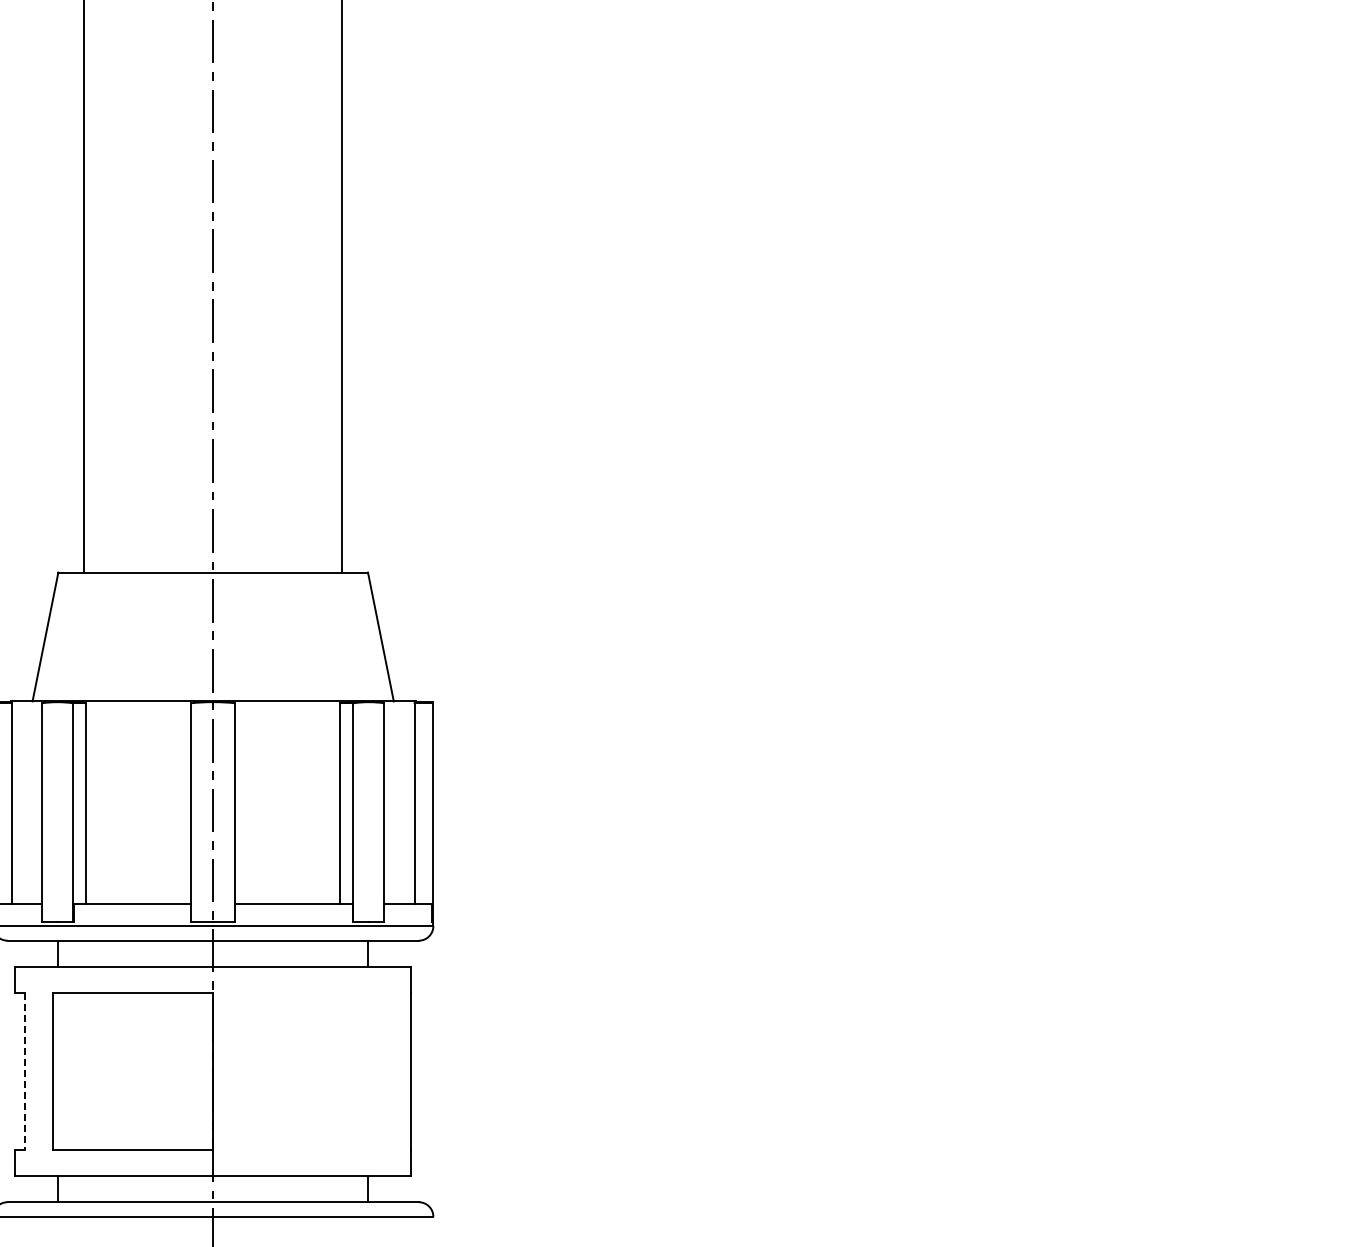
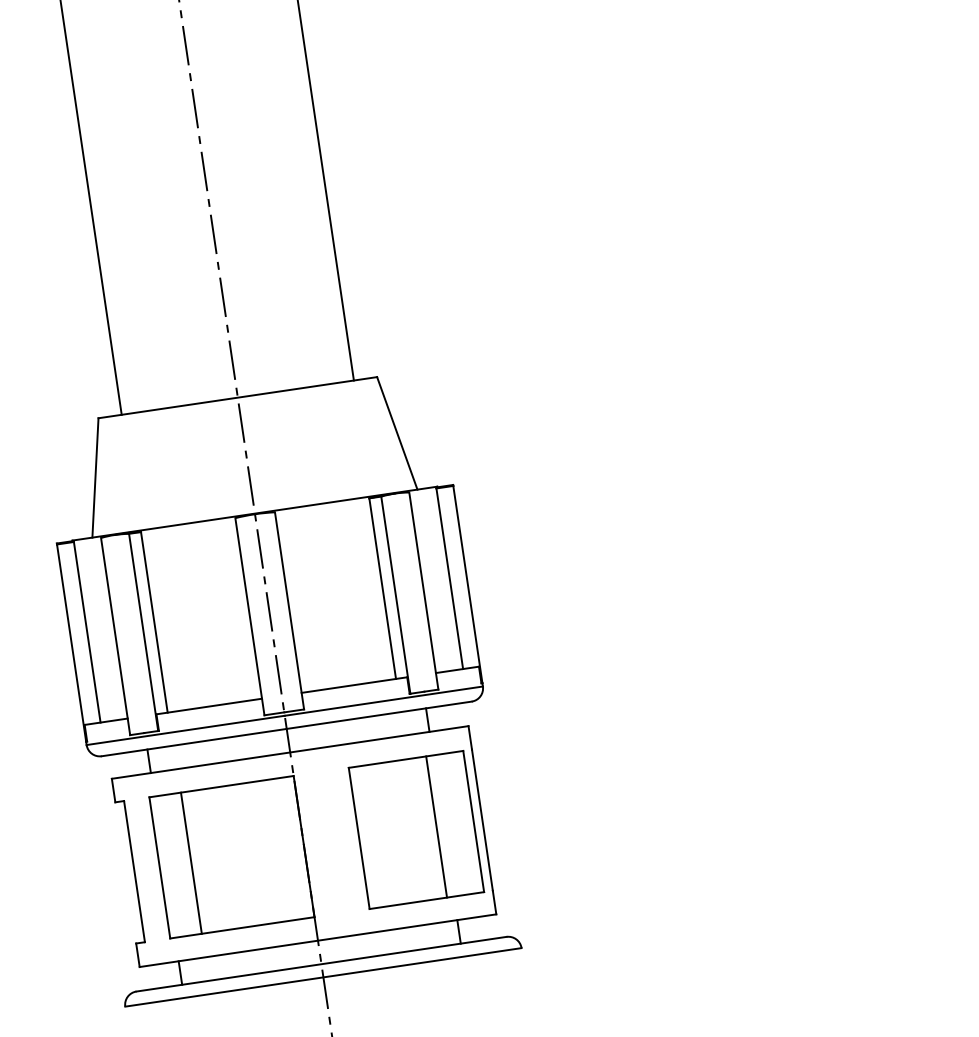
line: (24, 1071) -> (134, 871), dashed -> solid
line: (87, 1071) -> (191, 863), added
part: (337, 1071) -> (415, 830), added

